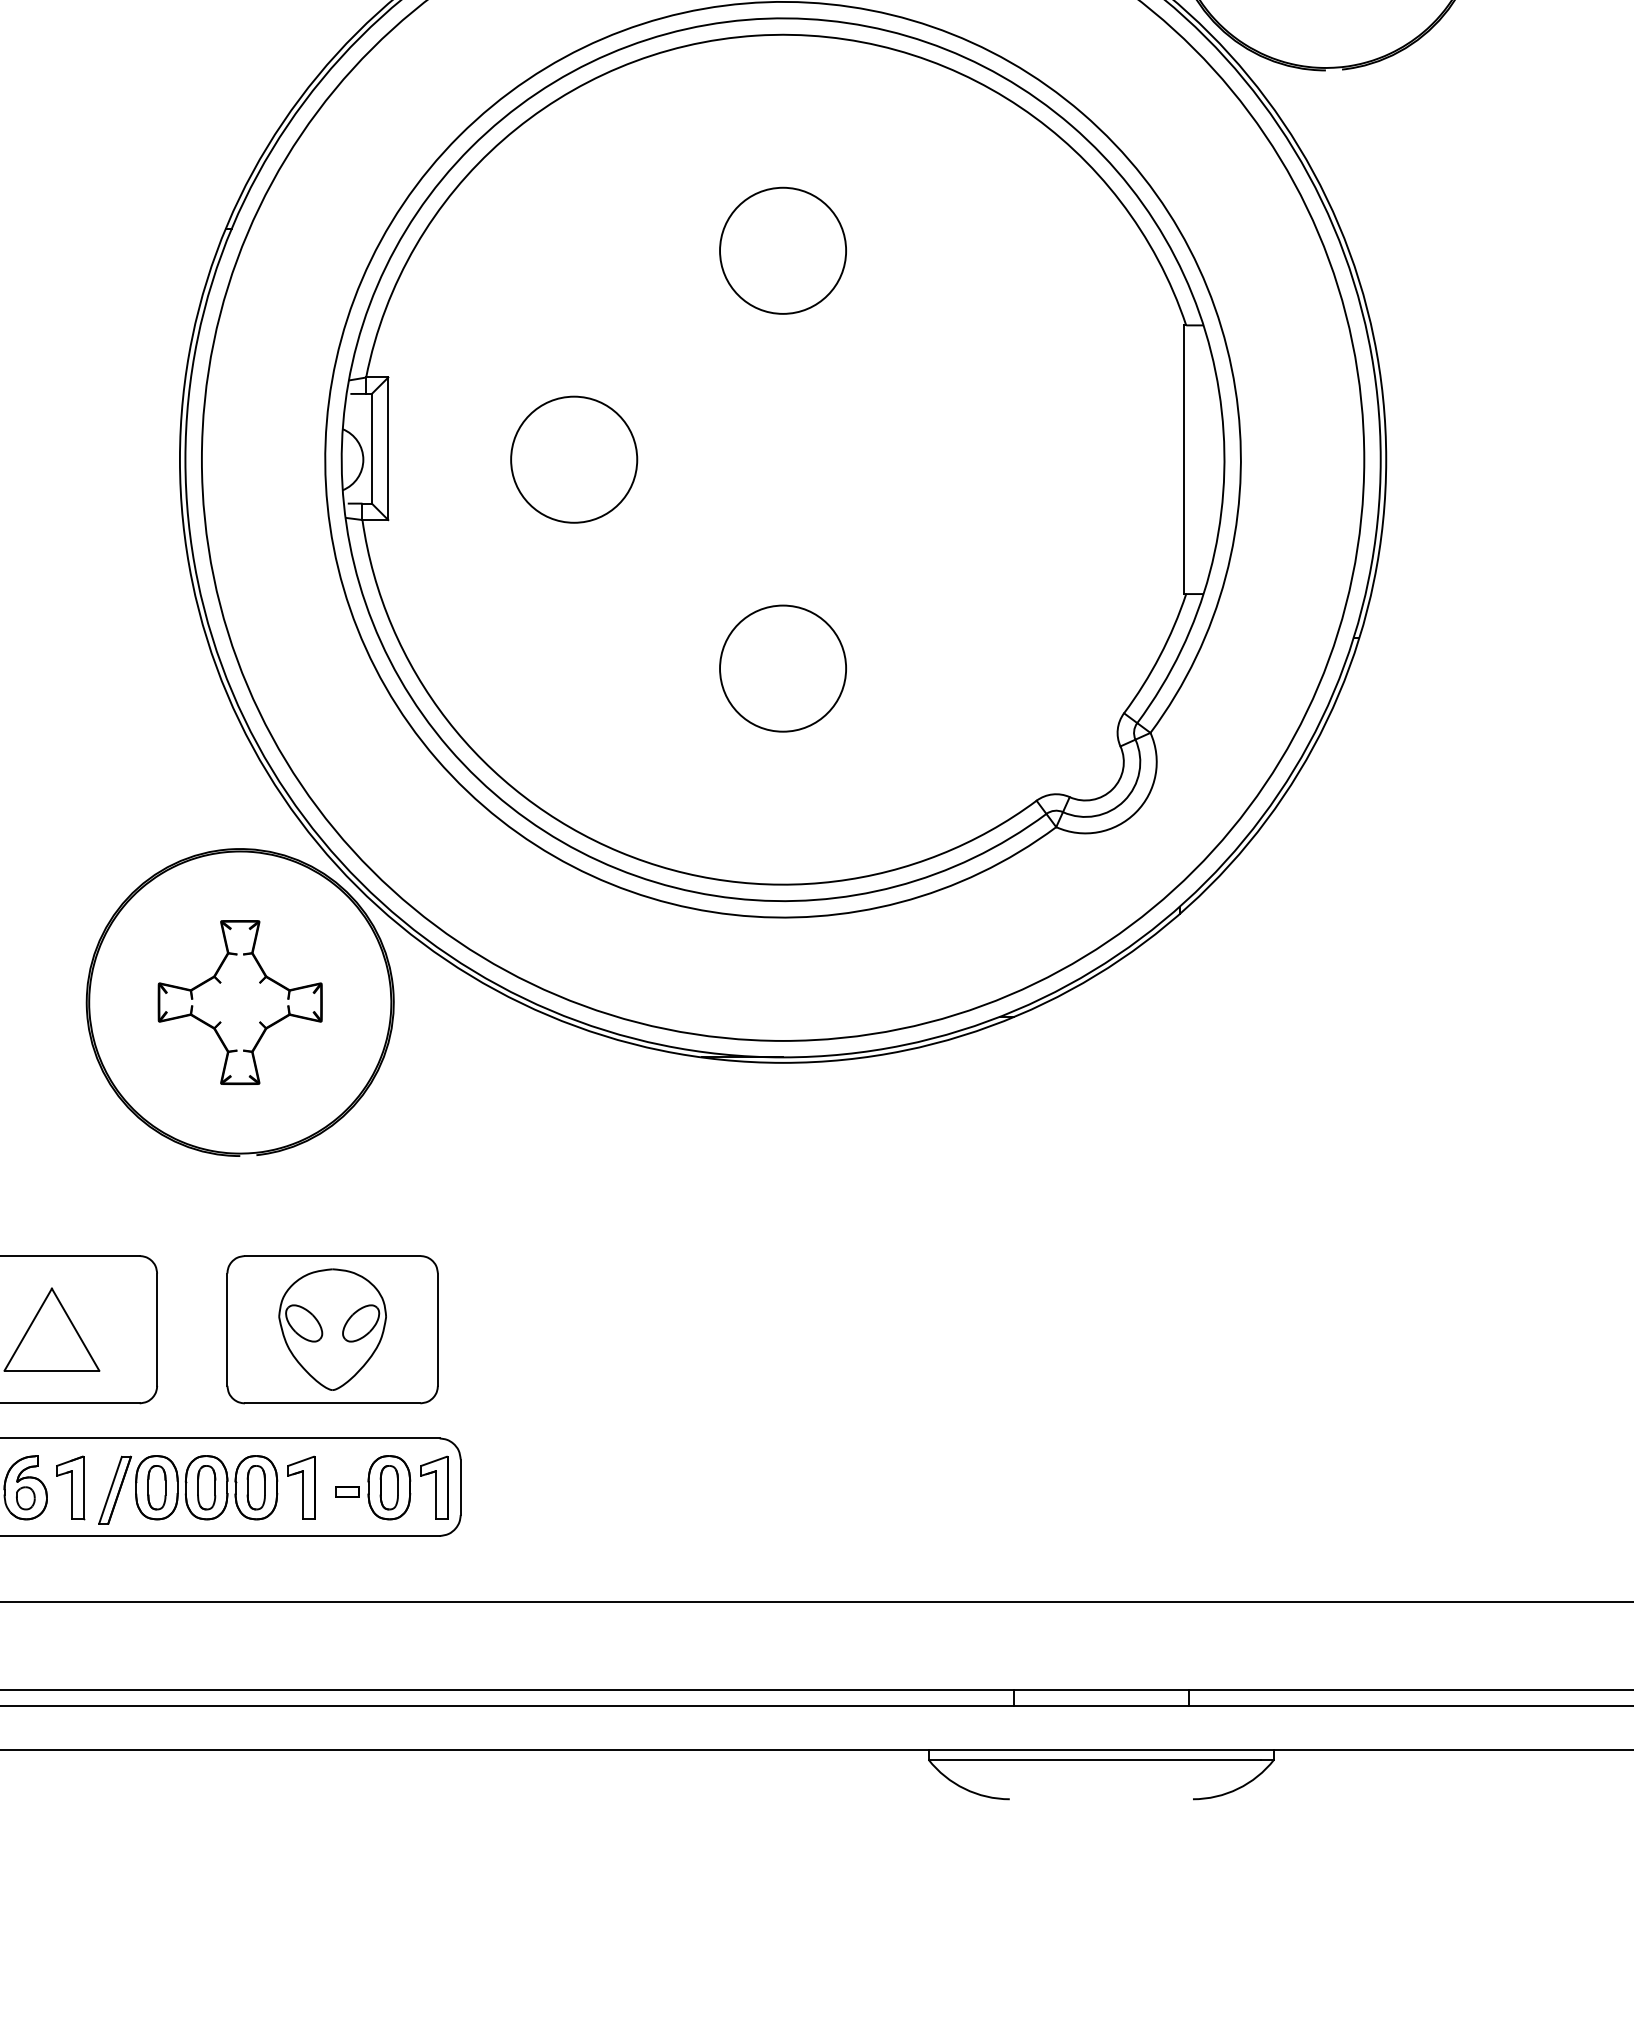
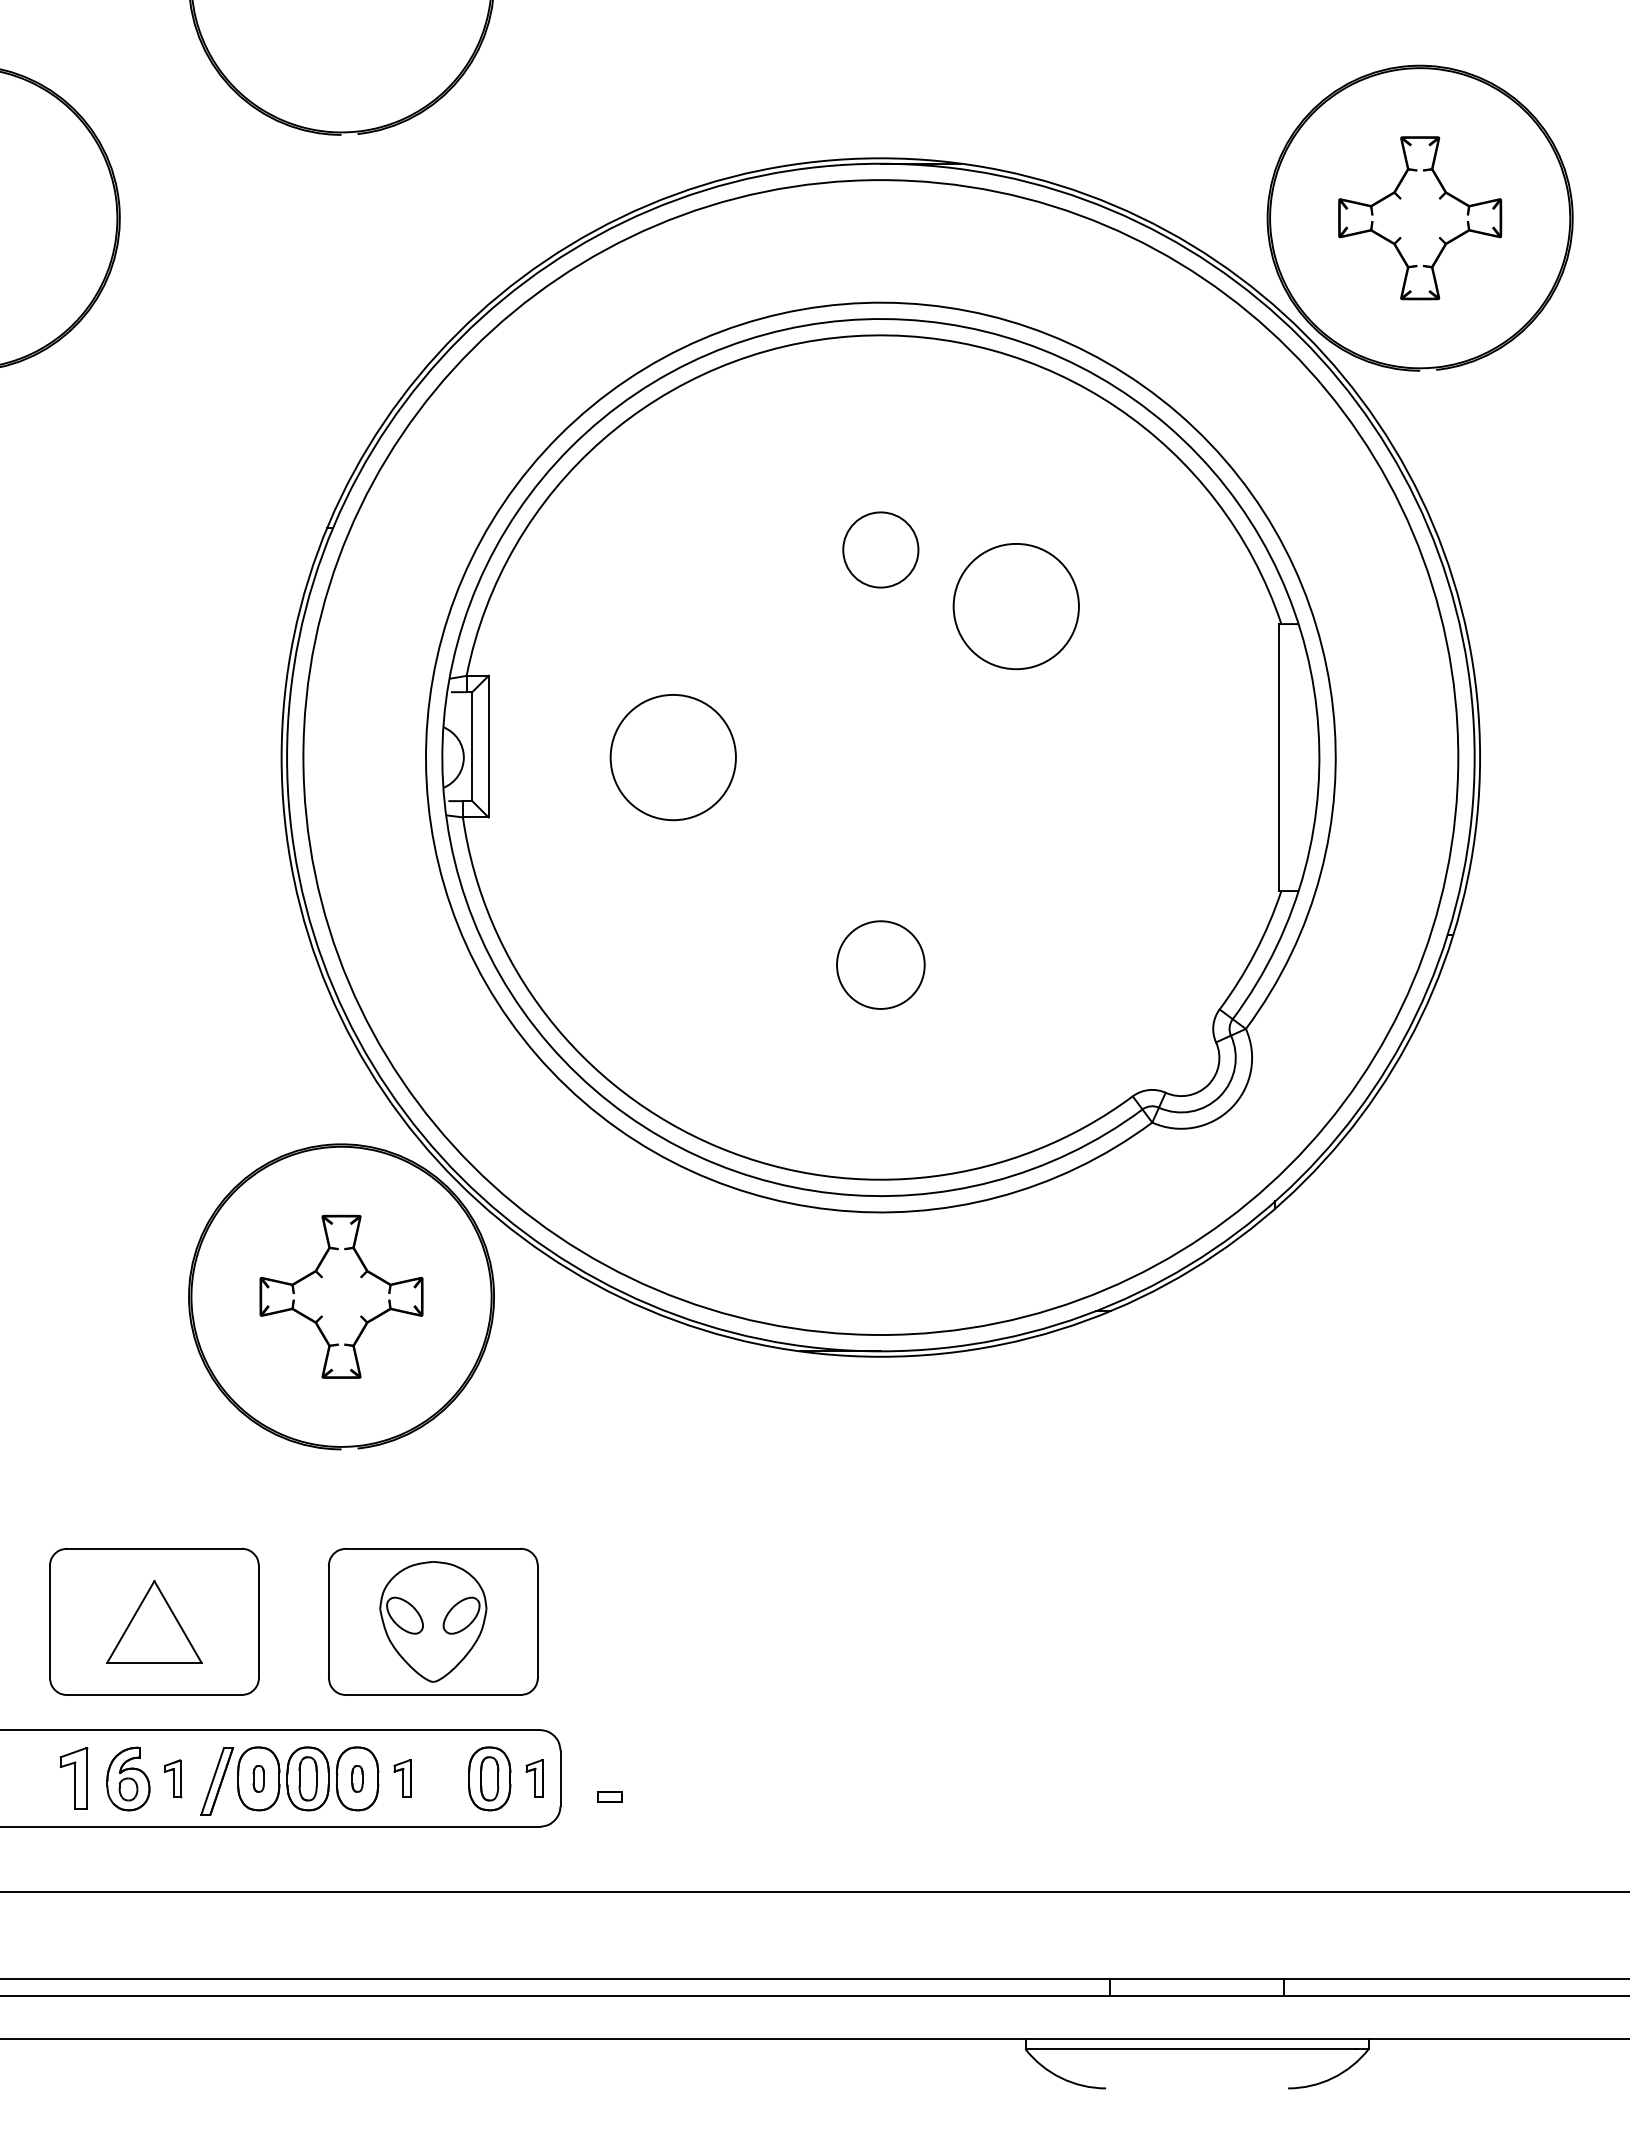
circle: (782, 250) -> (880, 549), size x0.6
circle: (918, 307) -> (1015, 606), added
circle: (782, 668) -> (880, 964), size x0.7
part: (70, 1487) -> (172, 1778), size x0.6
part: (156, 1487) -> (258, 1778), size x0.6
part: (256, 1487) -> (357, 1778), size x0.6
part: (301, 1487) -> (402, 1778), size x0.6
part: (434, 1487) -> (534, 1778), size x0.6
part: (346, 1491) -> (609, 1796), moved

